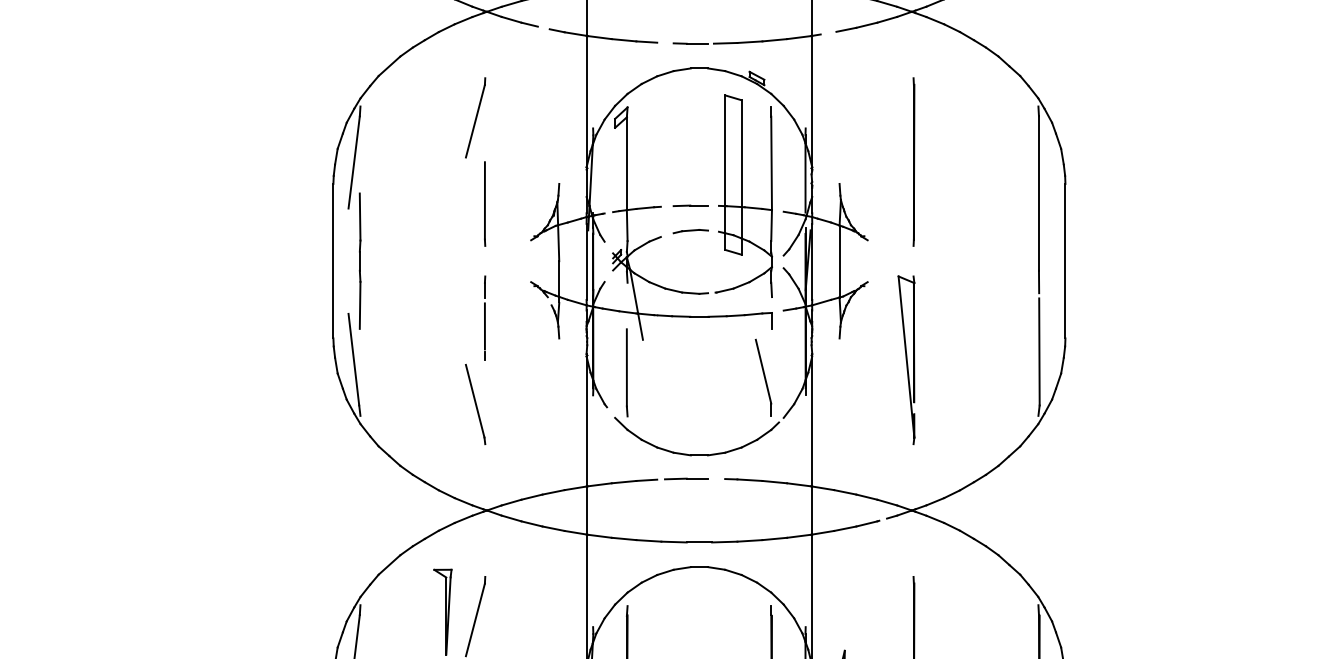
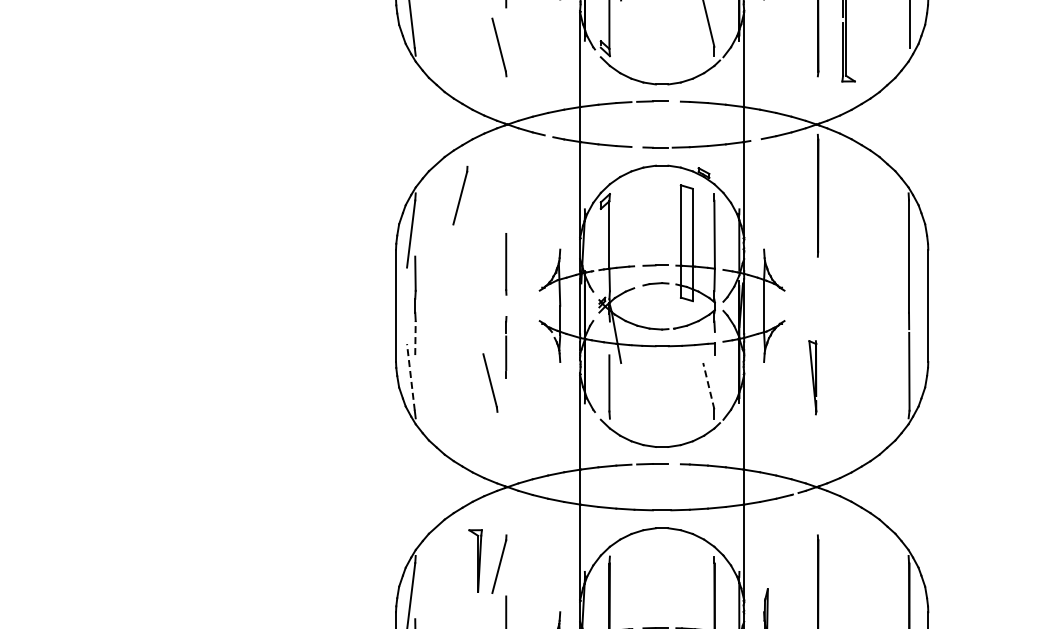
line: (475, 117) -> (460, 195), moved
line: (914, 161) -> (818, 195), moved
line: (360, 304) -> (415, 337), solid -> dashed
line: (353, 359) -> (410, 377), solid -> dashed
part: (906, 359) -> (812, 377), size x0.6
line: (763, 372) -> (708, 386), solid -> dashed
line: (475, 403) -> (490, 382), moved

